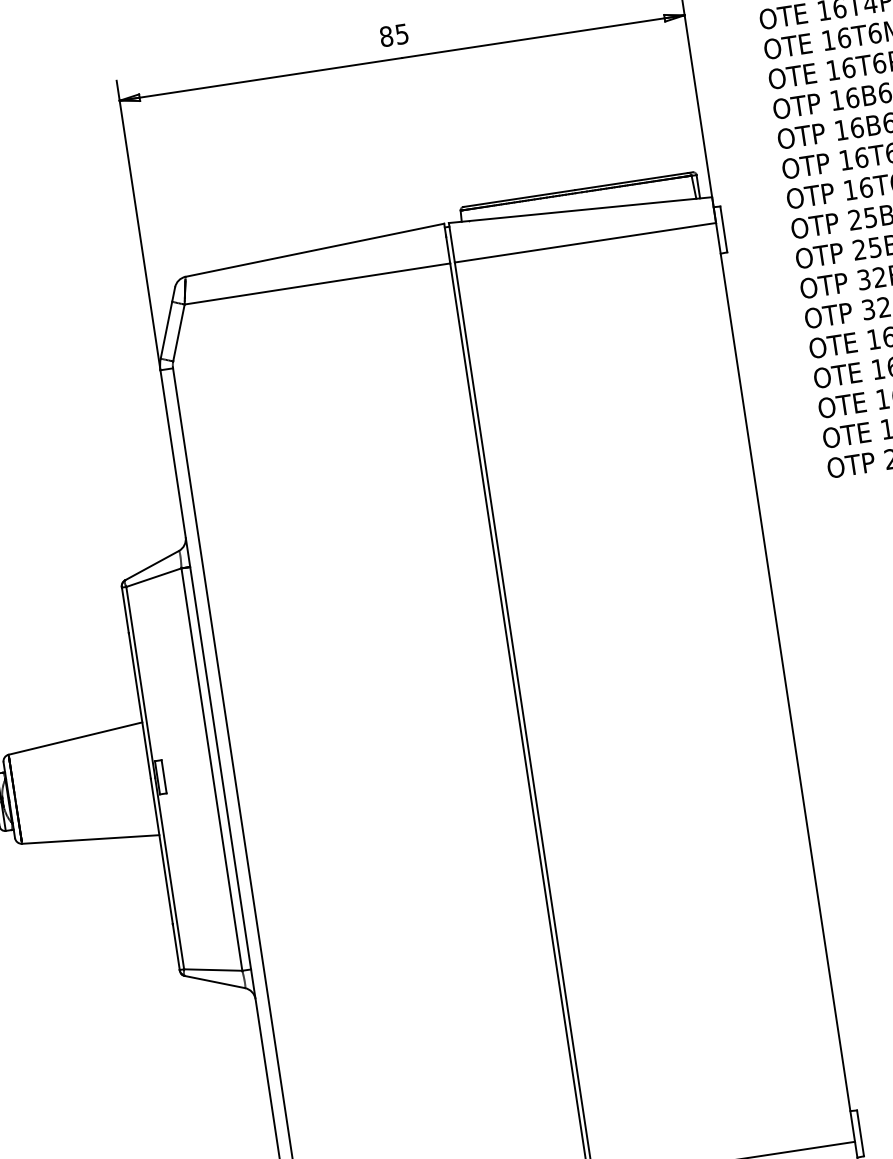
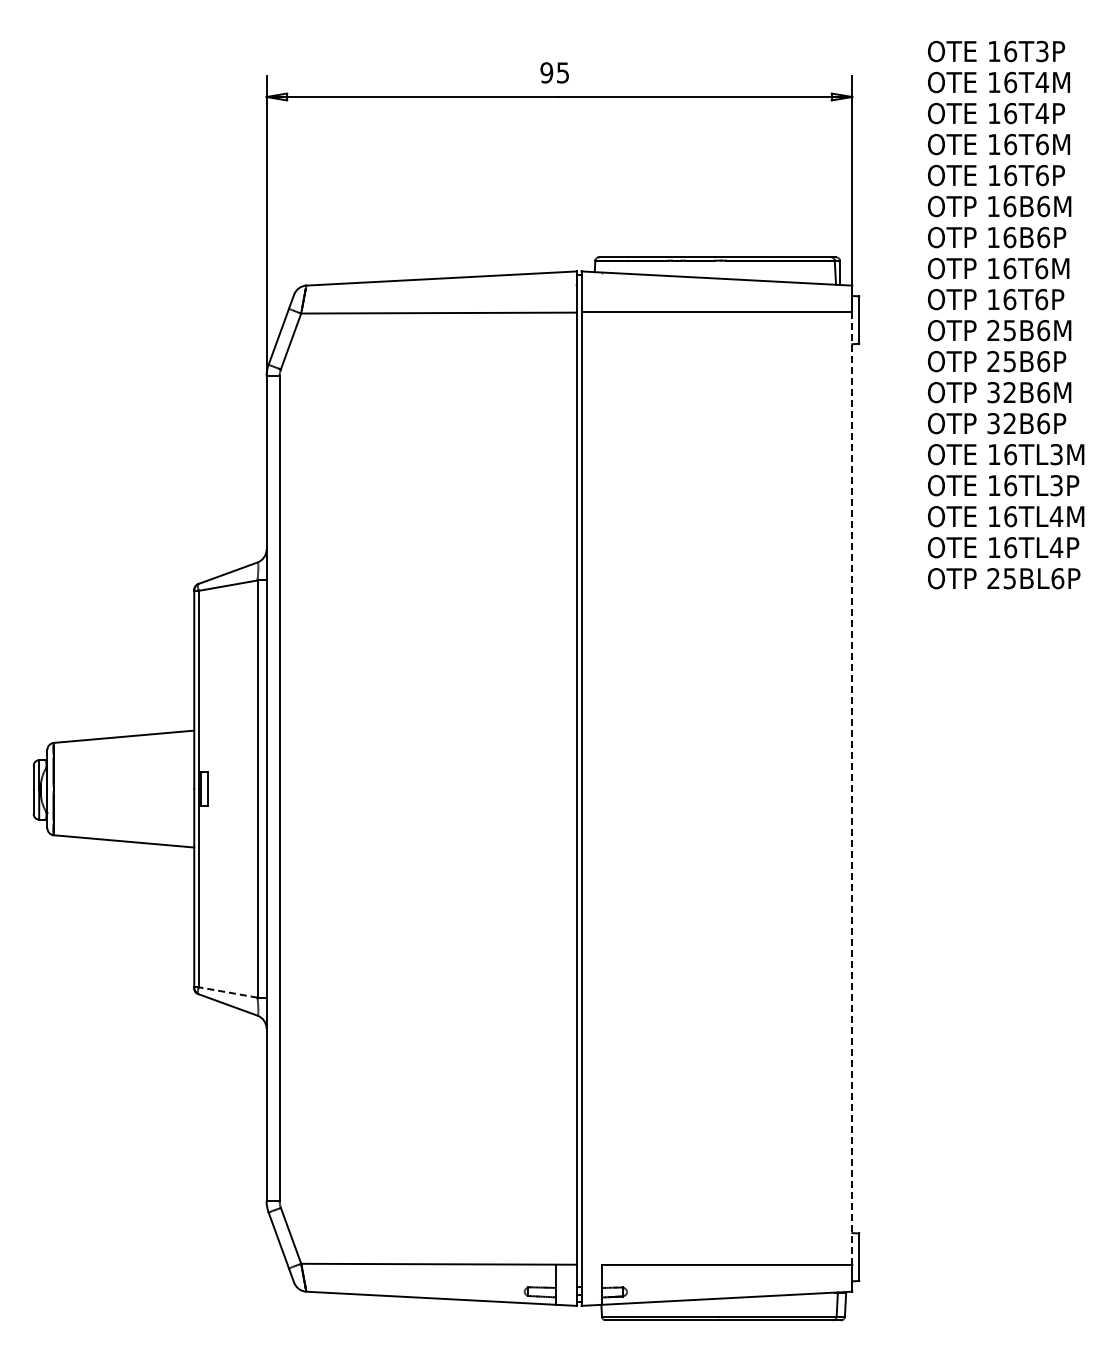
text: (386, 36) -> (546, 72), 85 -> 95
line: (785, 683) -> (852, 789), solid -> dashed
line: (213, 970) -> (228, 992), solid -> dashed

